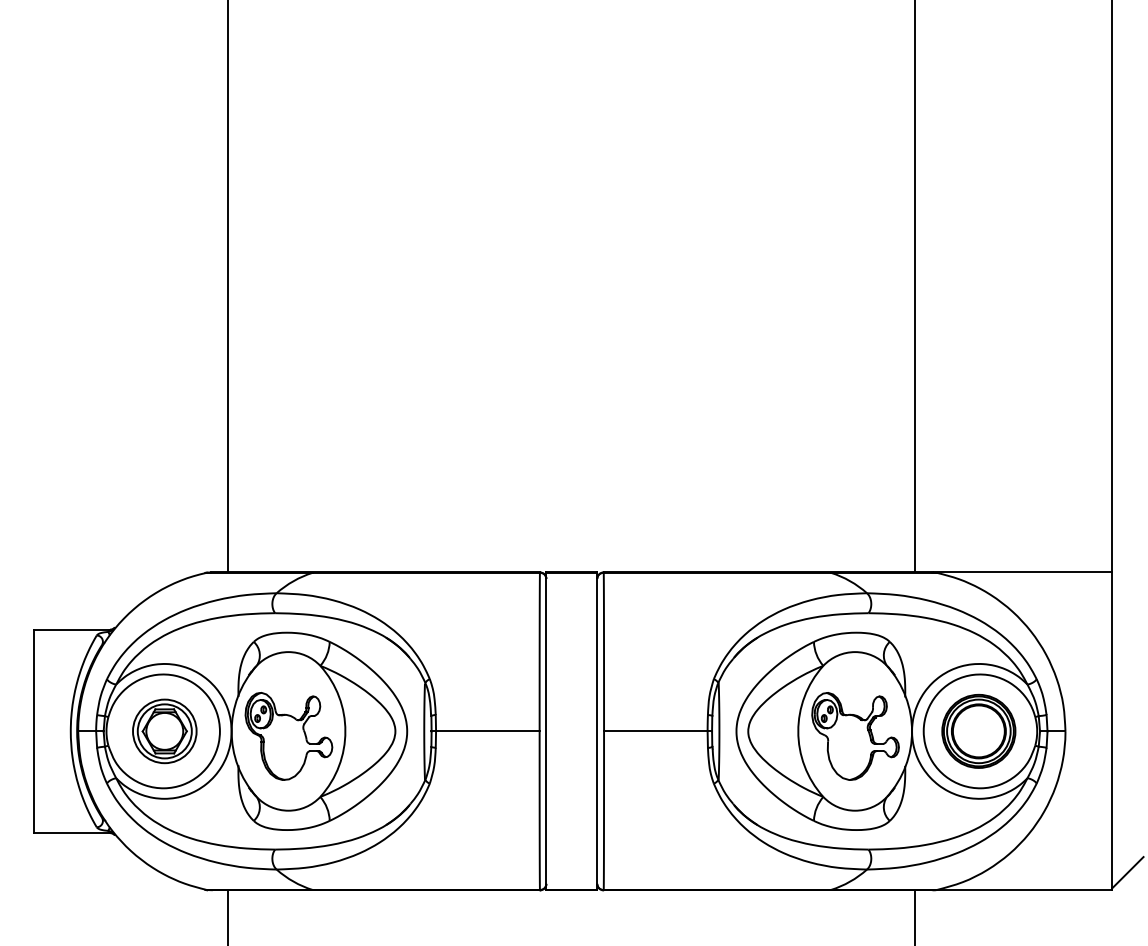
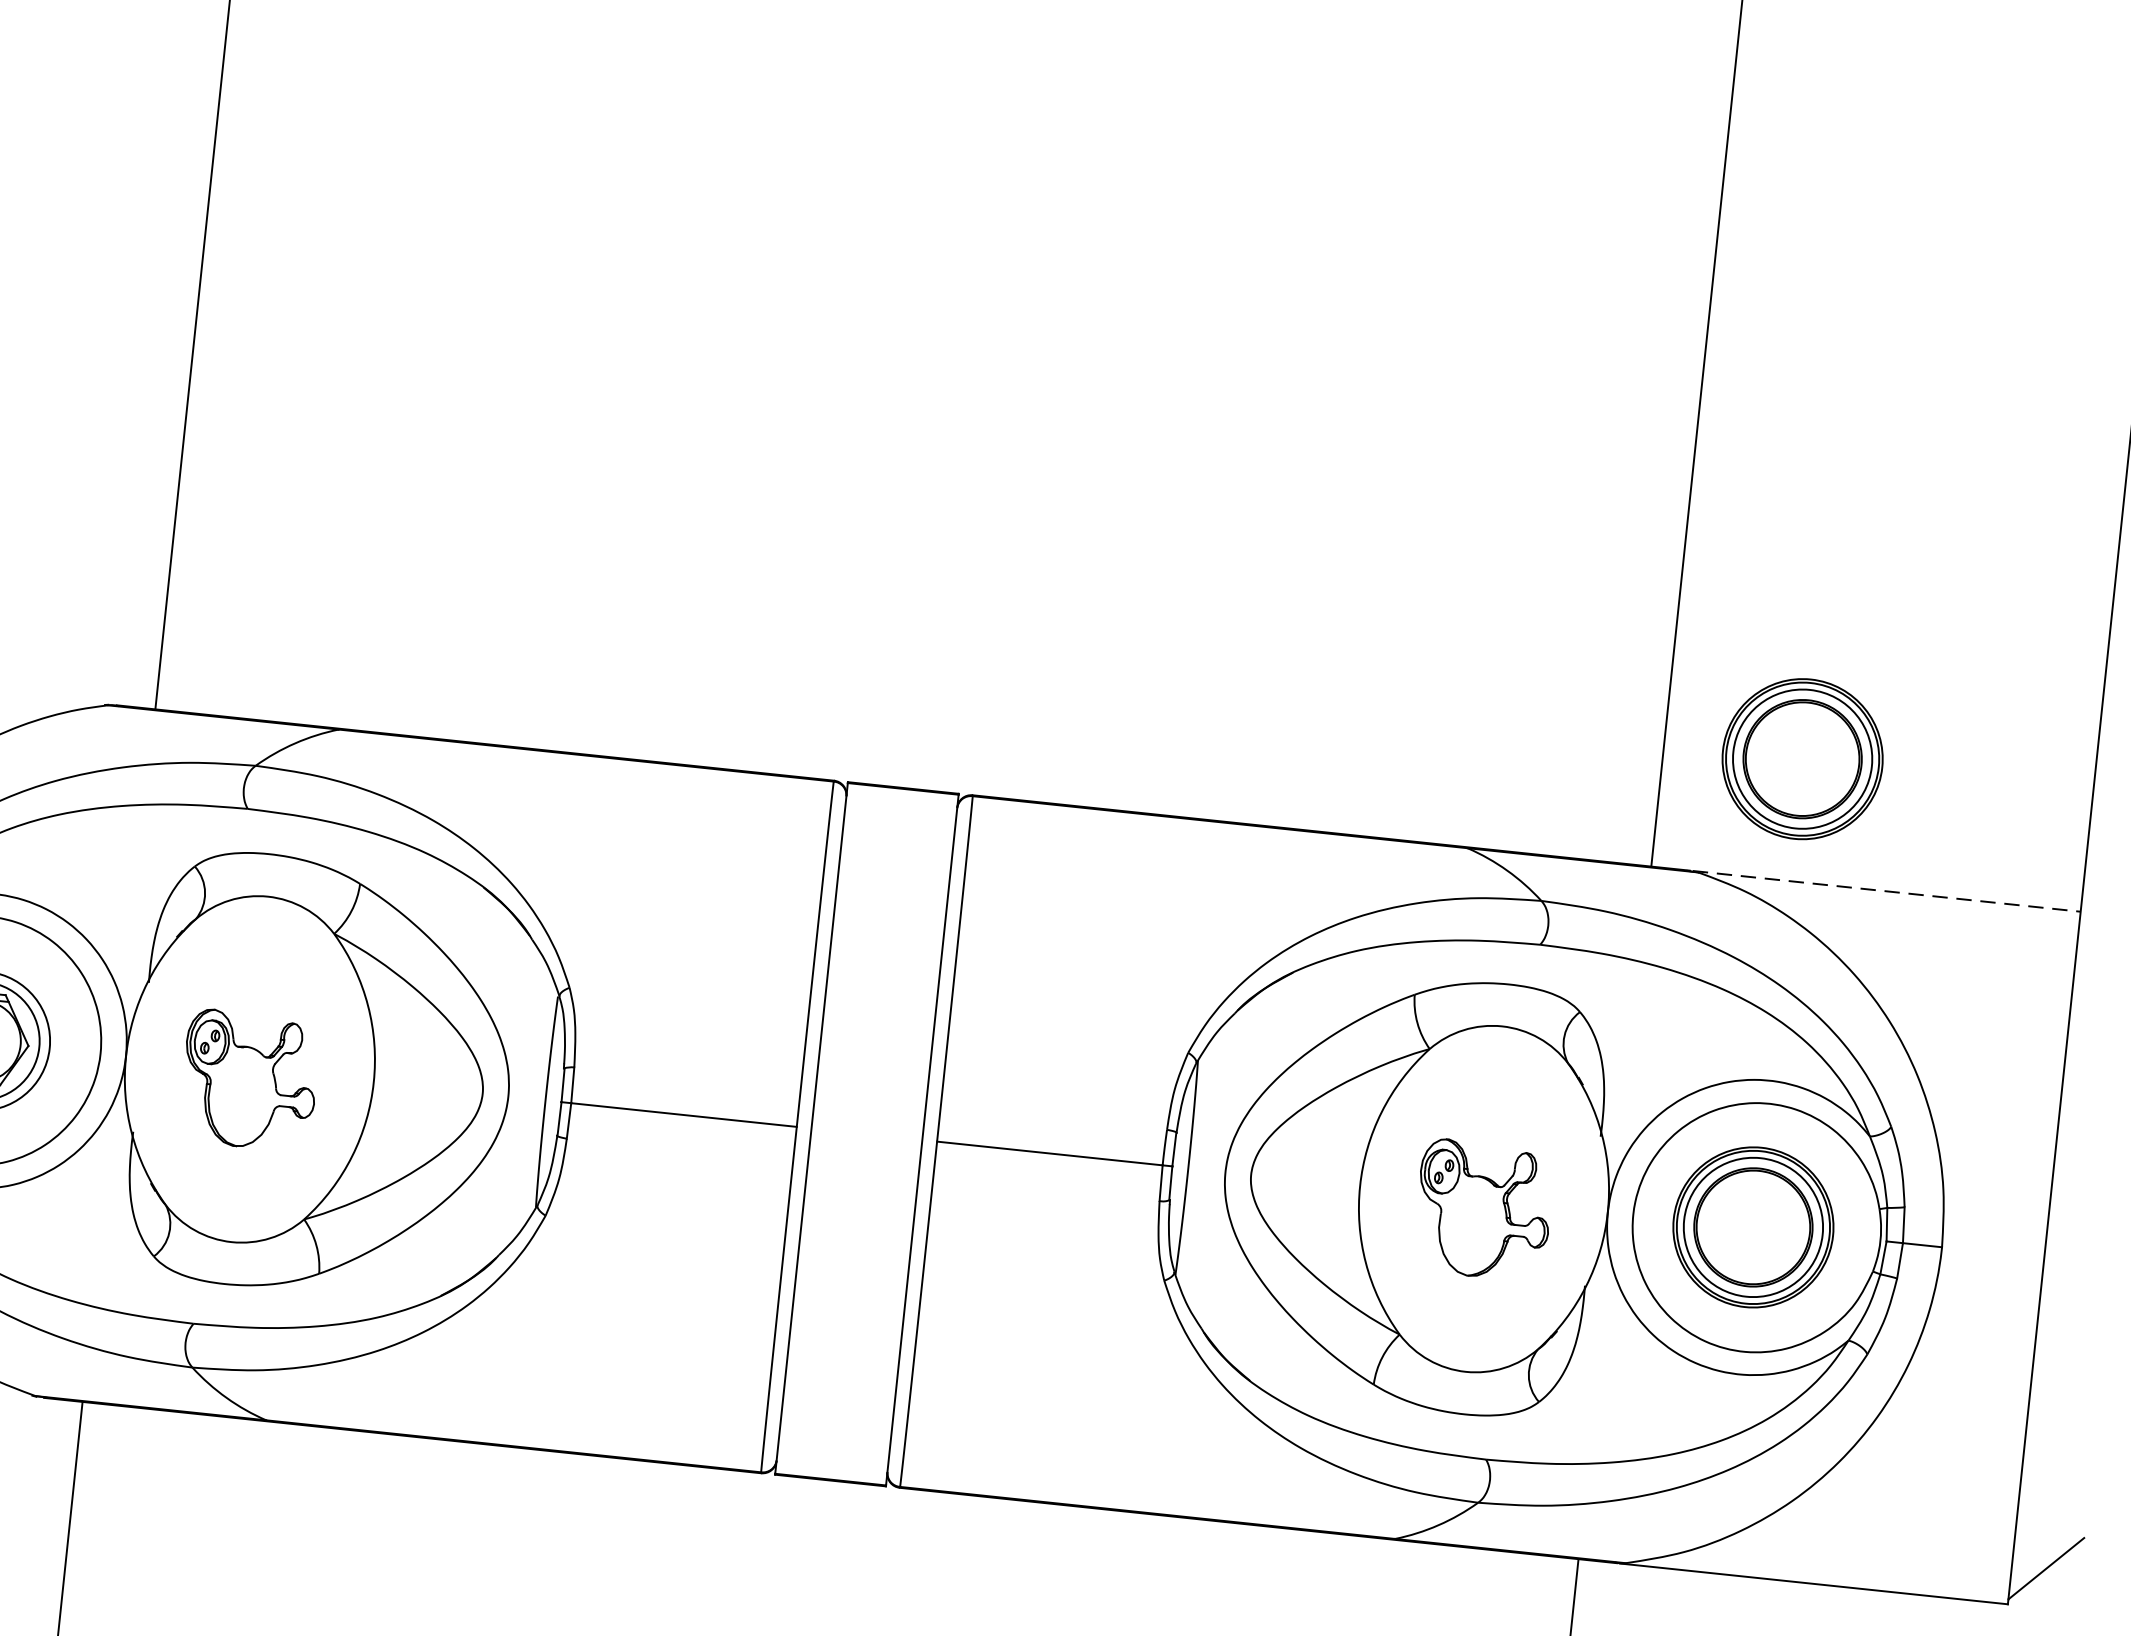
part: (978, 516) -> (1801, 759), added
line: (1023, 572) -> (1886, 891), solid -> dashed
part: (288, 736) -> (248, 1080), size x0.7
part: (855, 736) -> (1483, 1210), size x0.7

